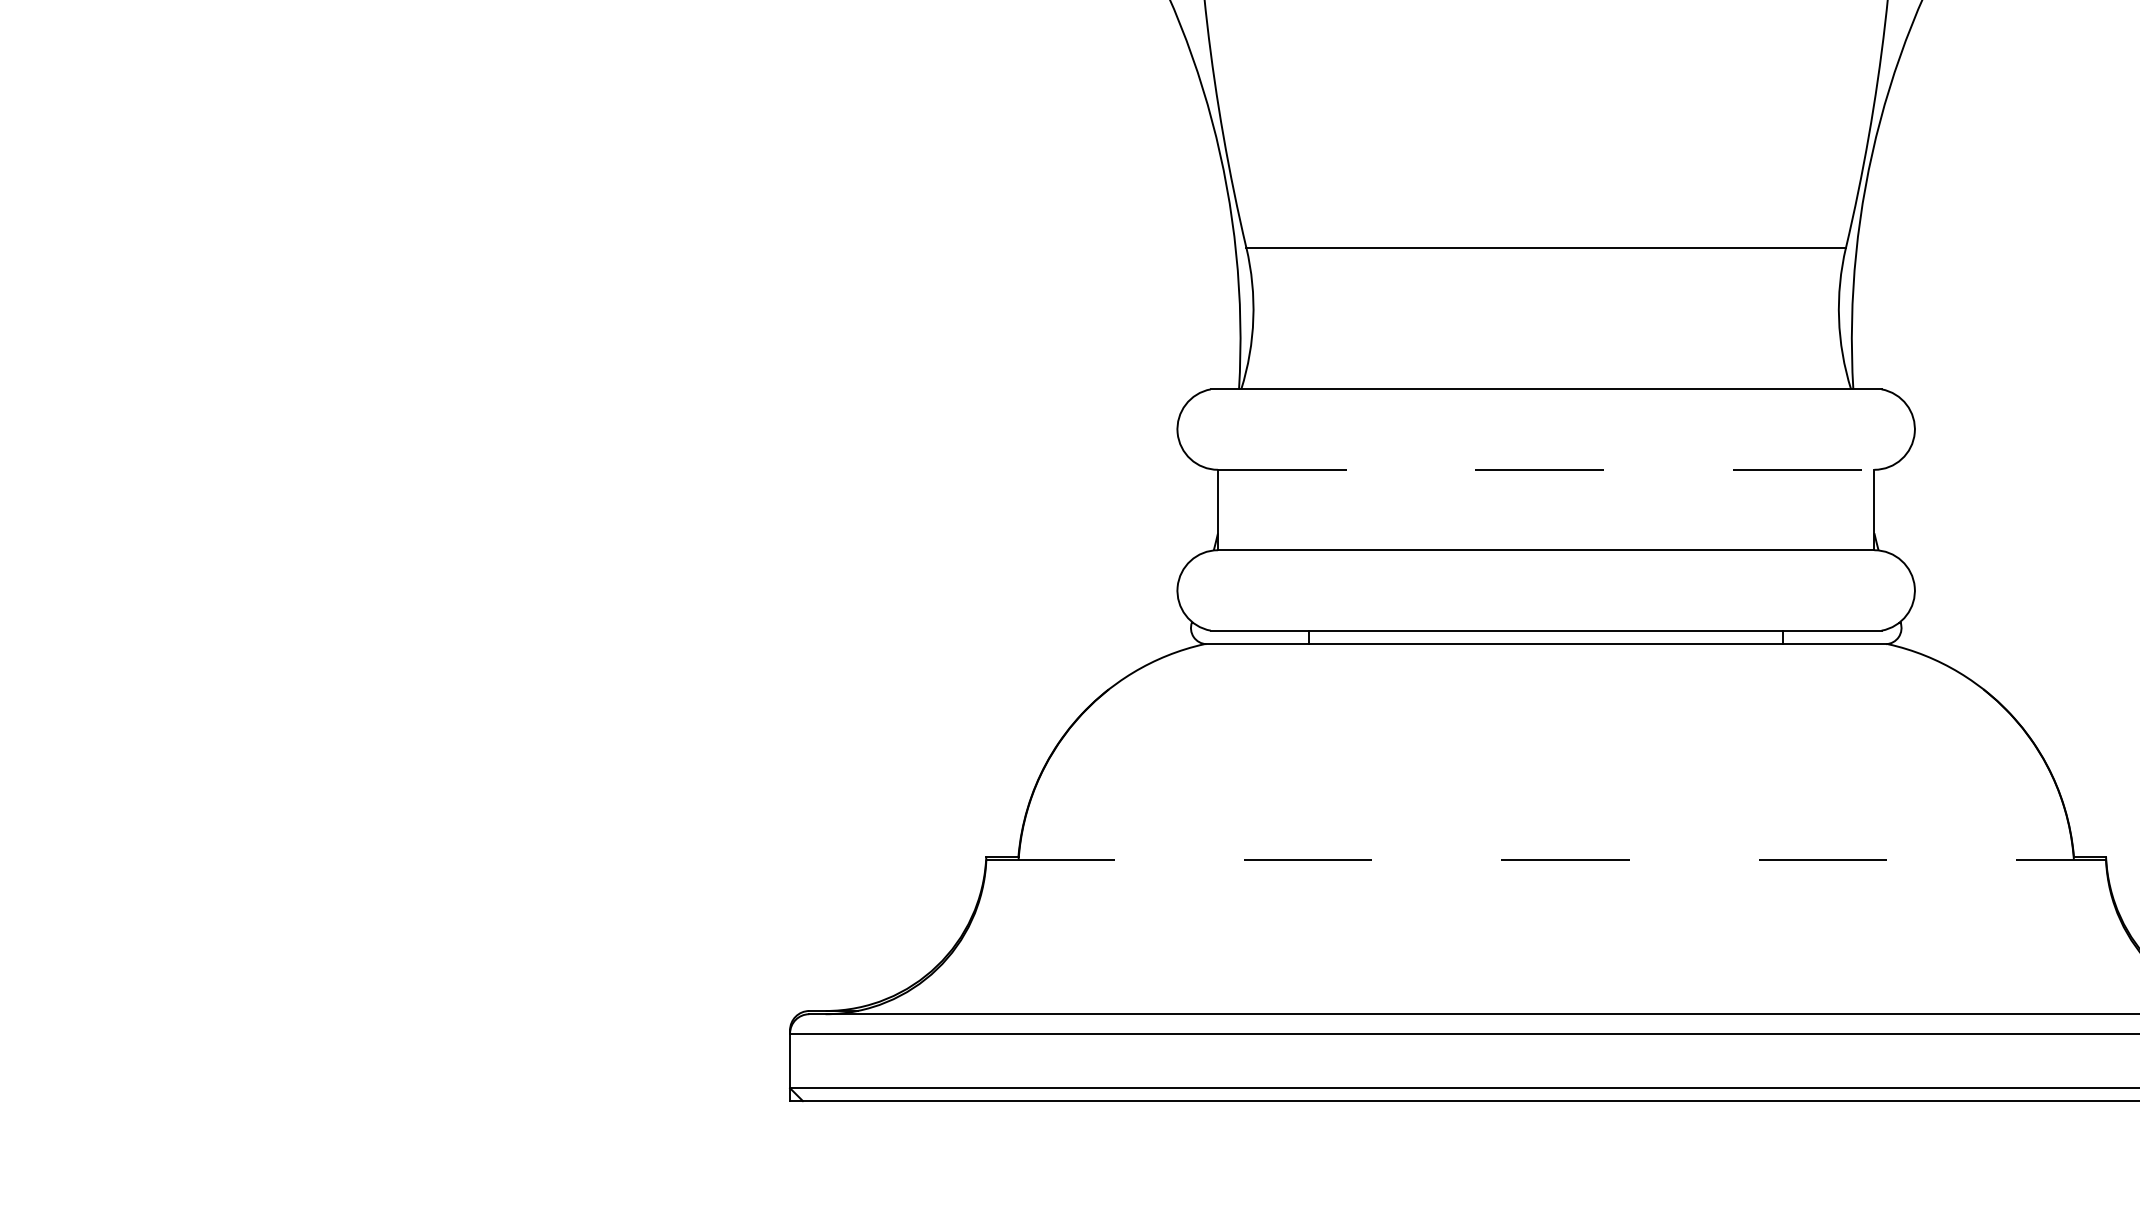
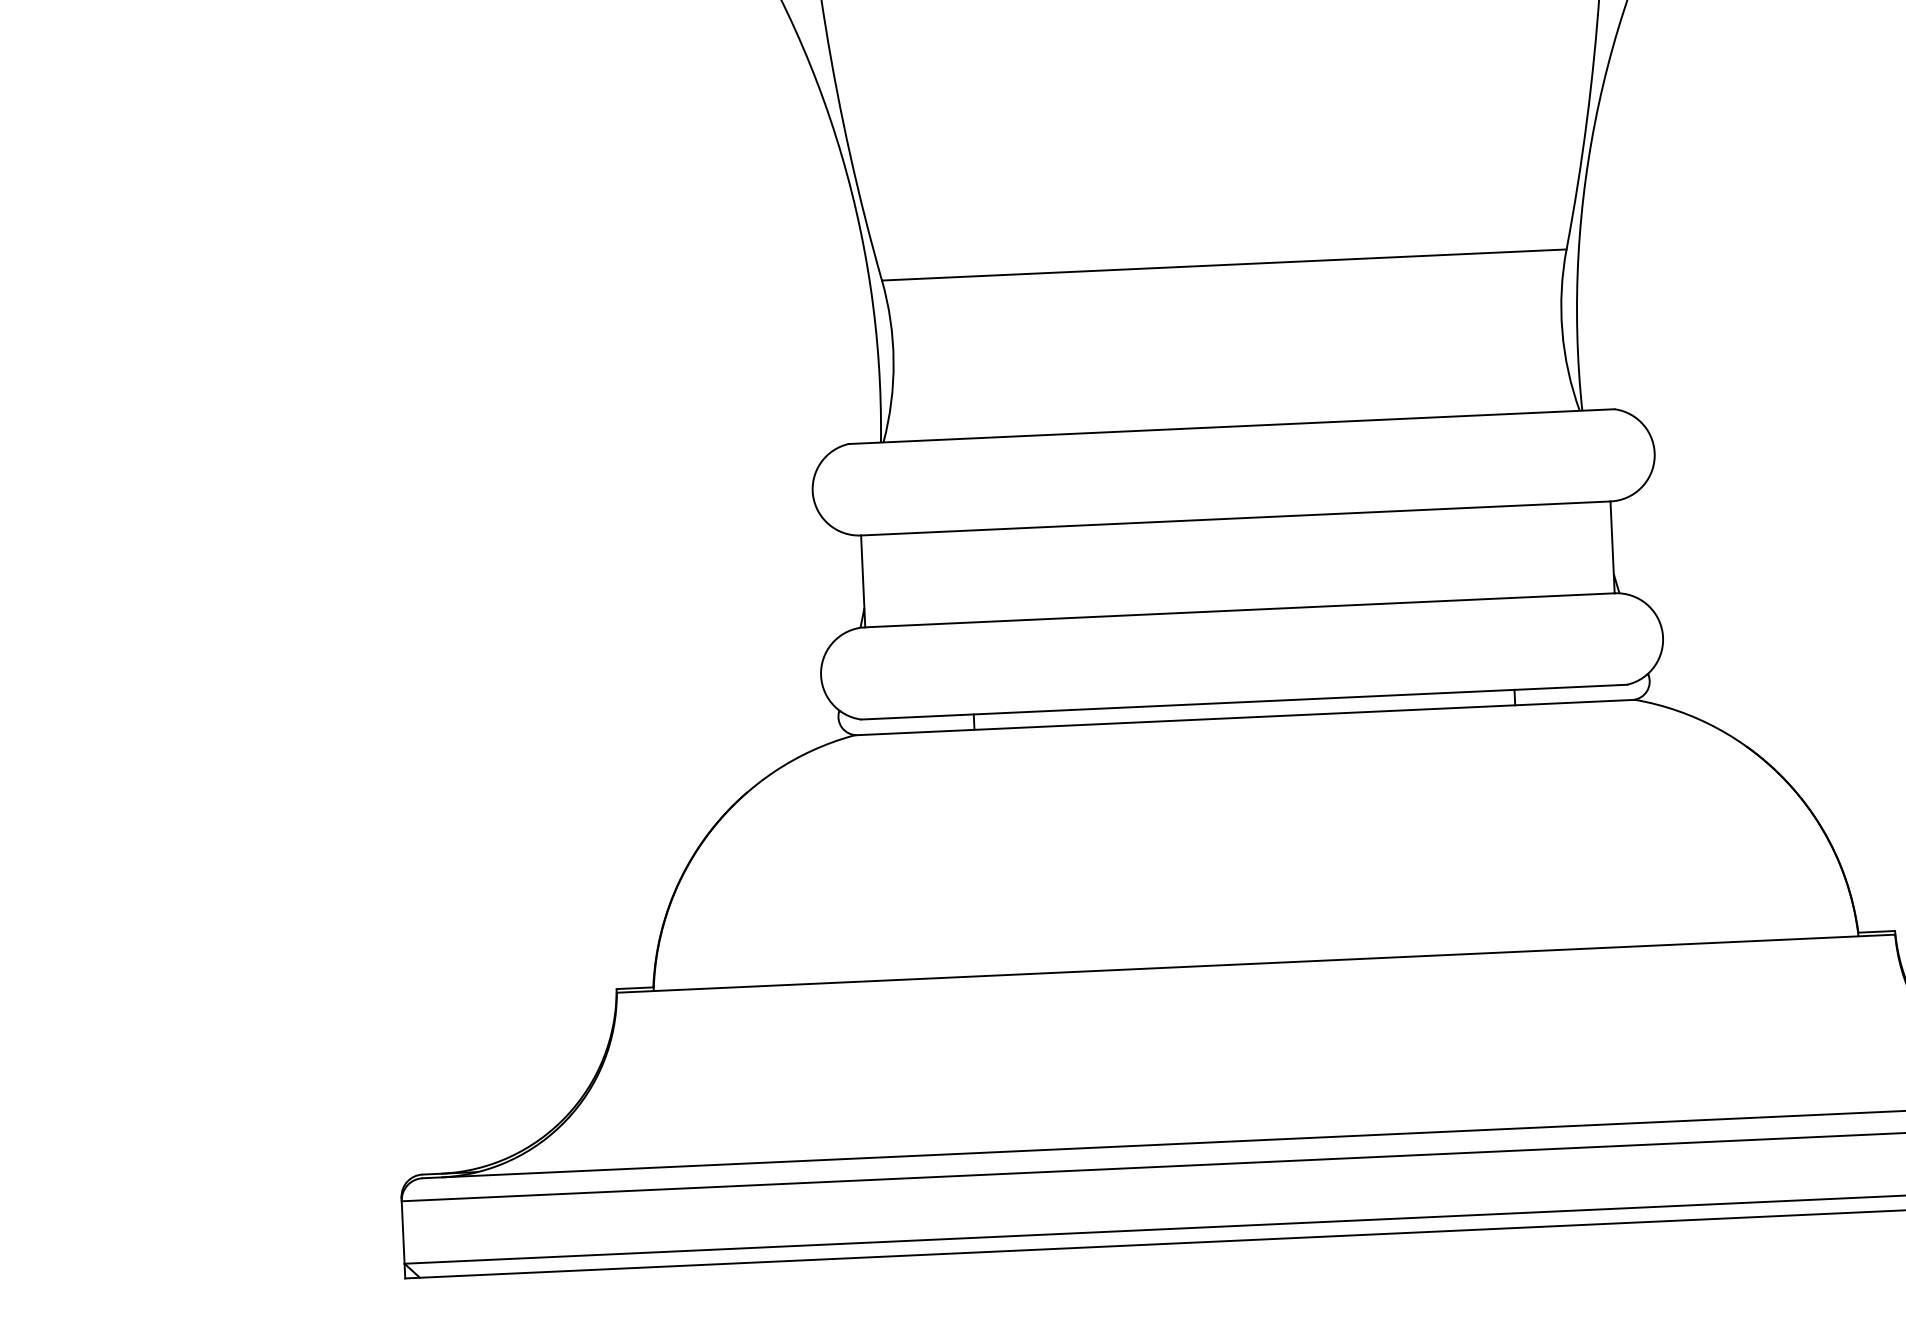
line: (1546, 469) -> (1236, 518), dashed -> solid
line: (1546, 859) -> (1256, 963), dashed -> solid

